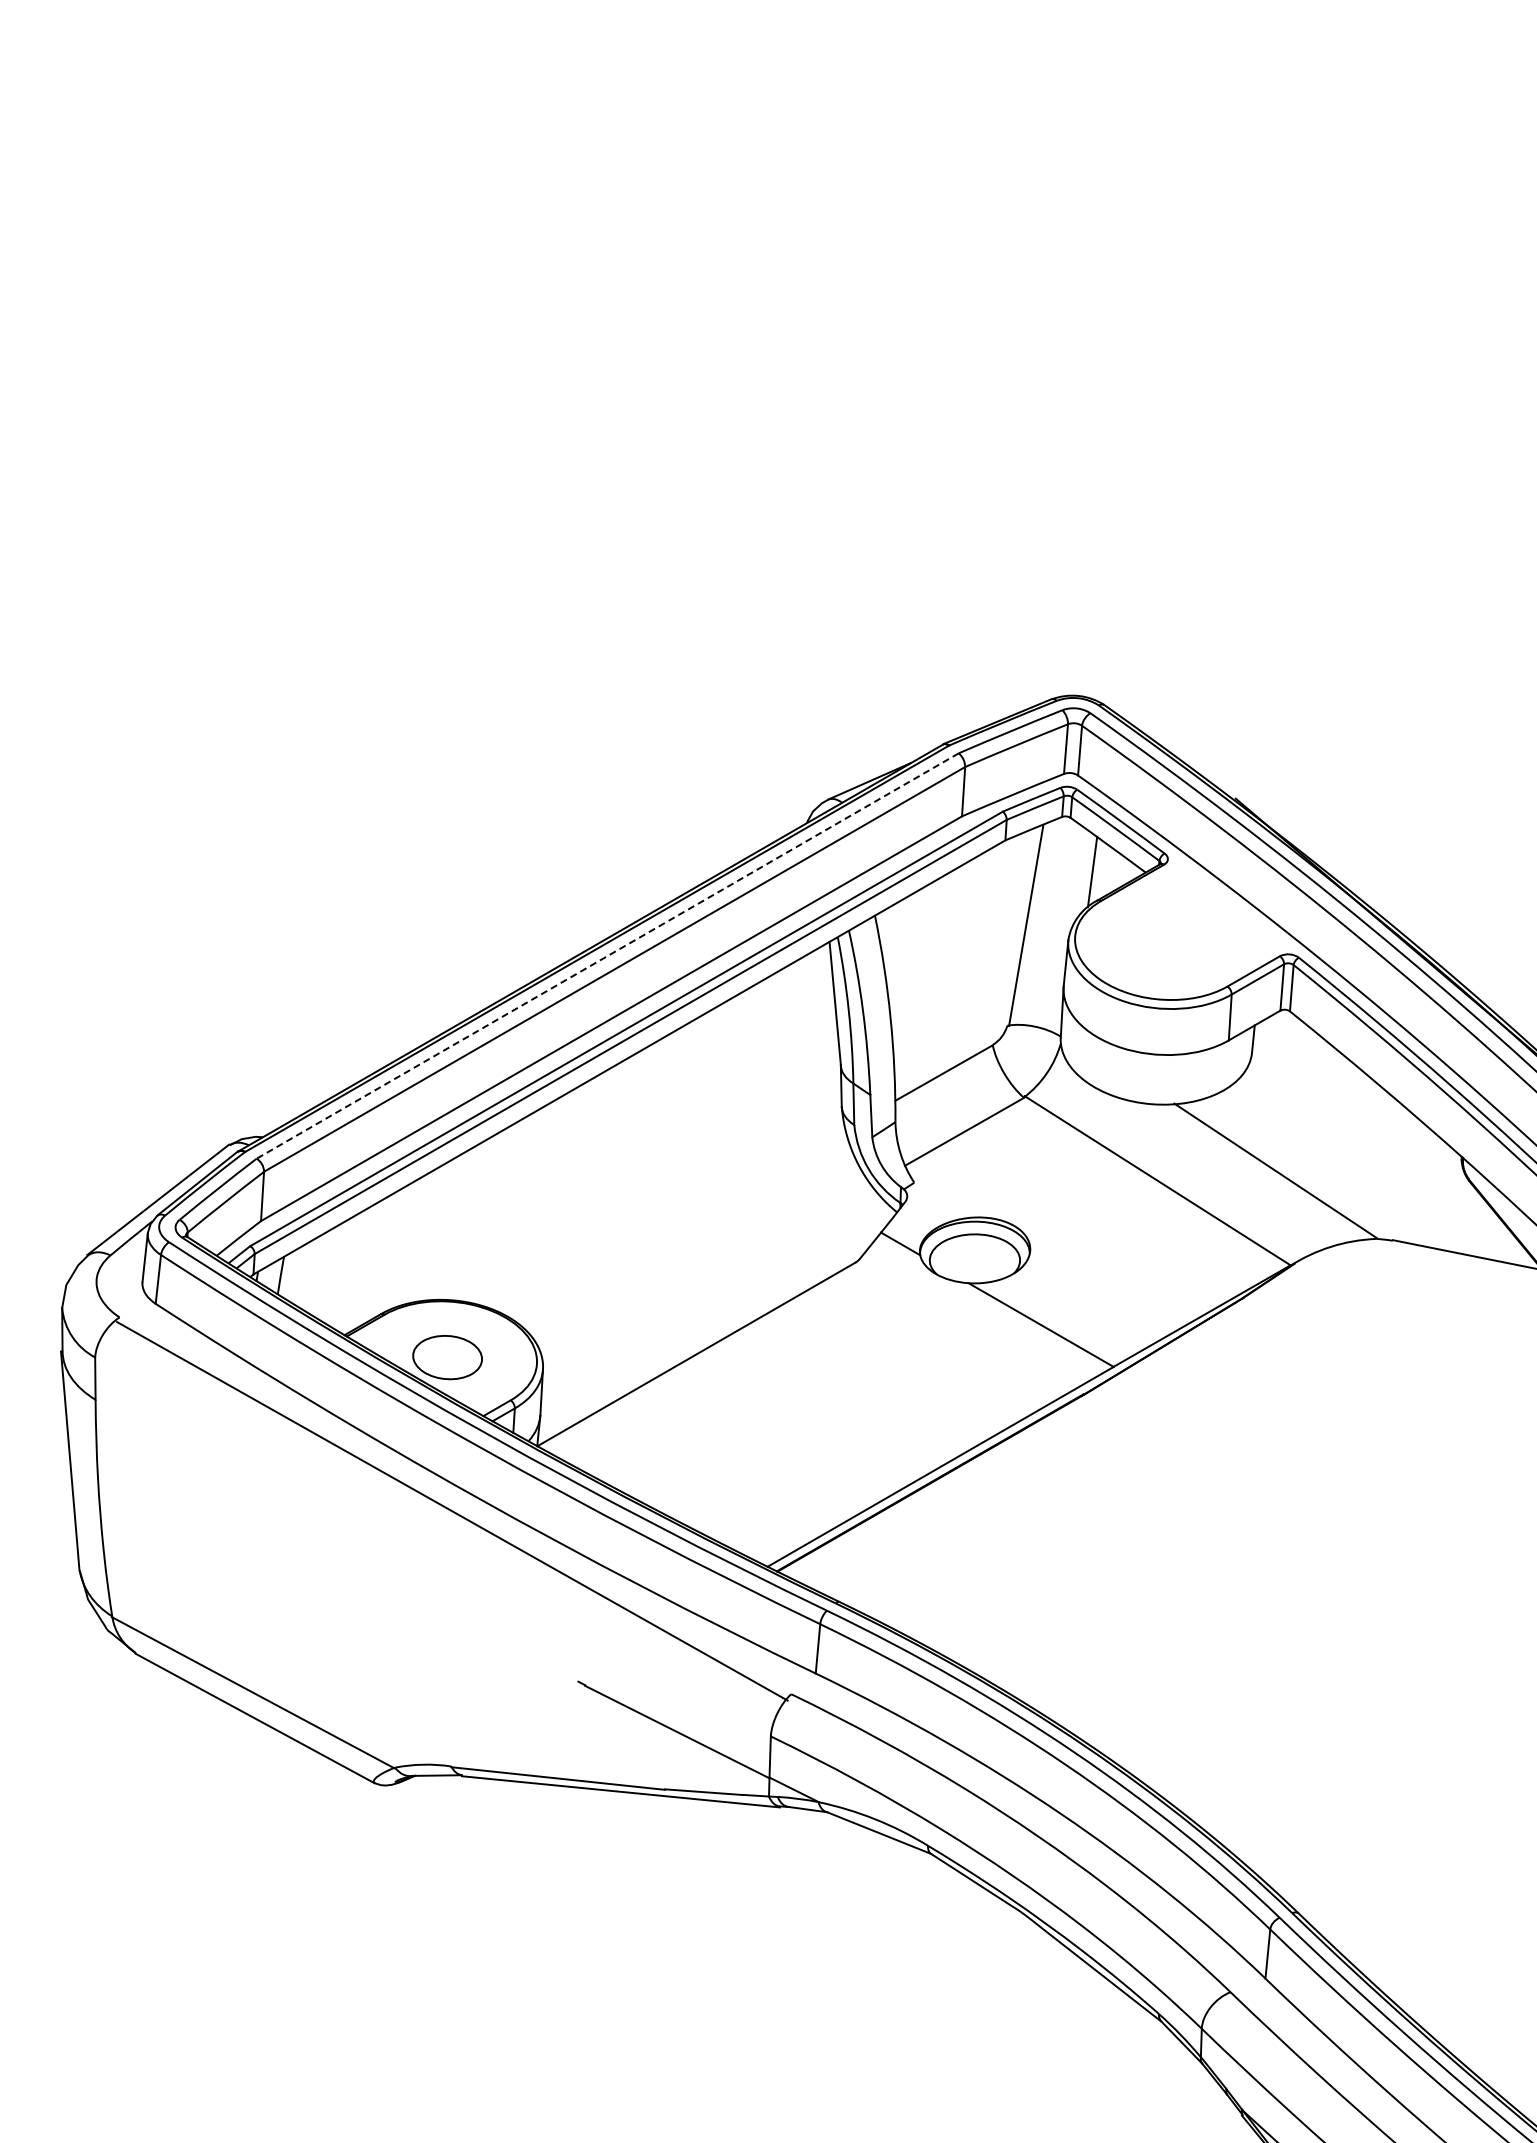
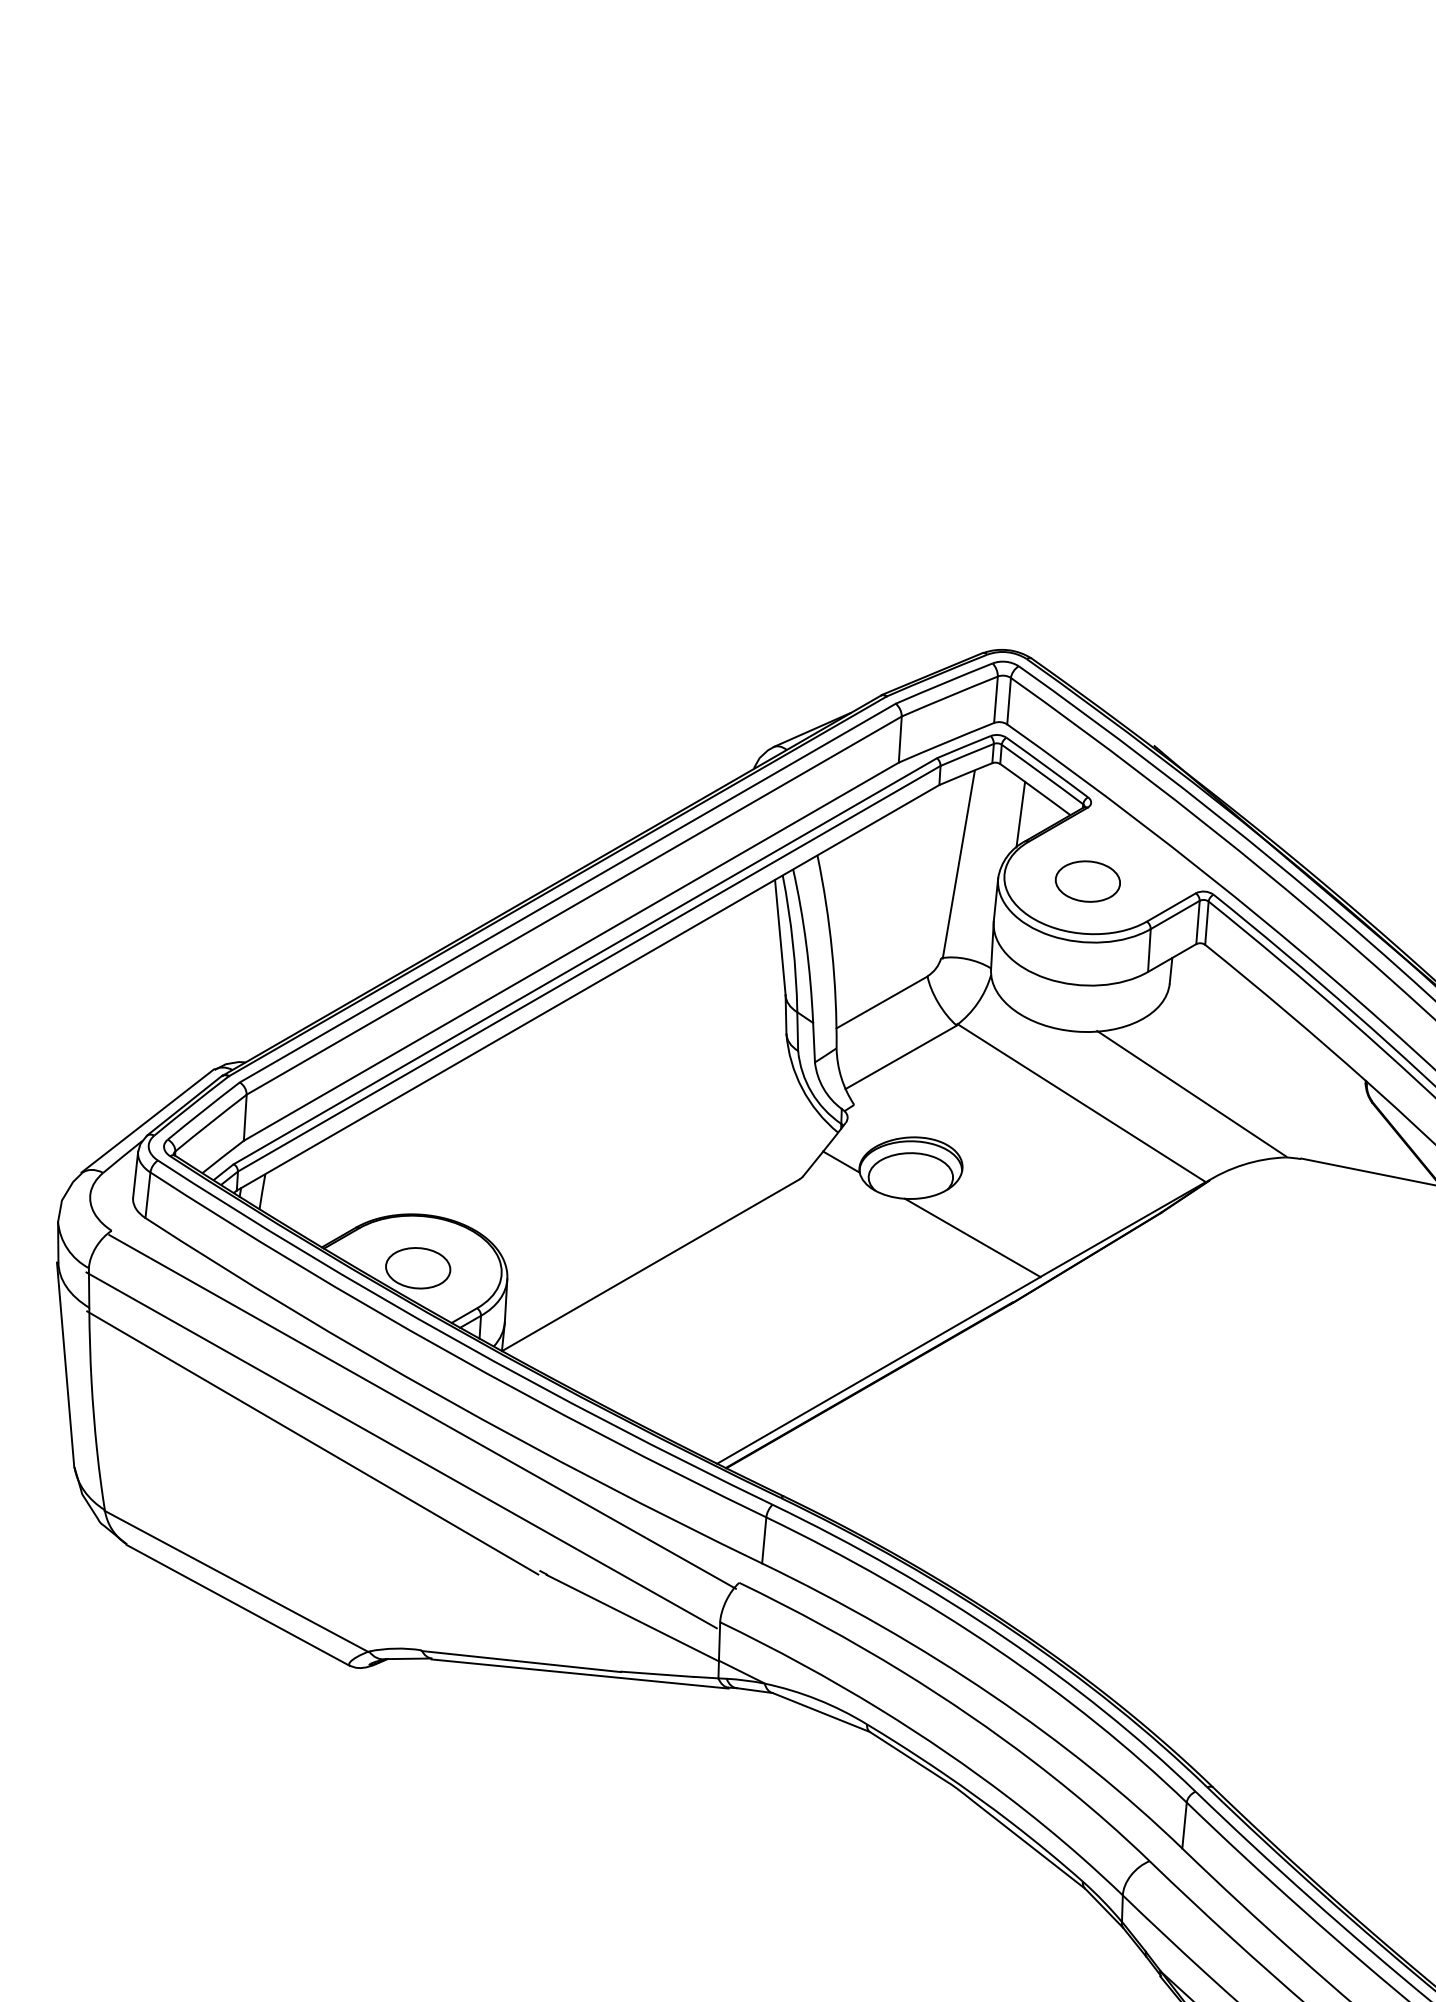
part: (1164, 943) -> (1087, 881), added
line: (607, 956) -> (567, 893), dashed -> solid
line: (334, 1544) -> (312, 1442), added
line: (429, 1552) -> (401, 1450), added

